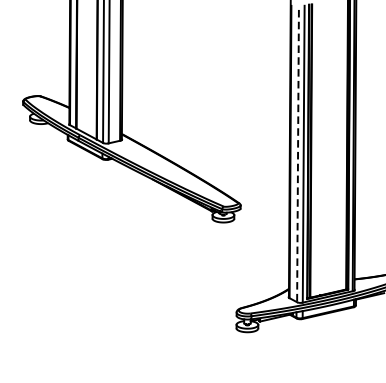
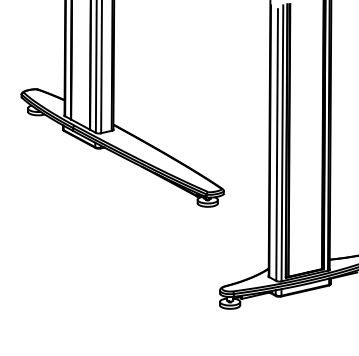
line: (298, 156) -> (277, 145), dashed -> solid

